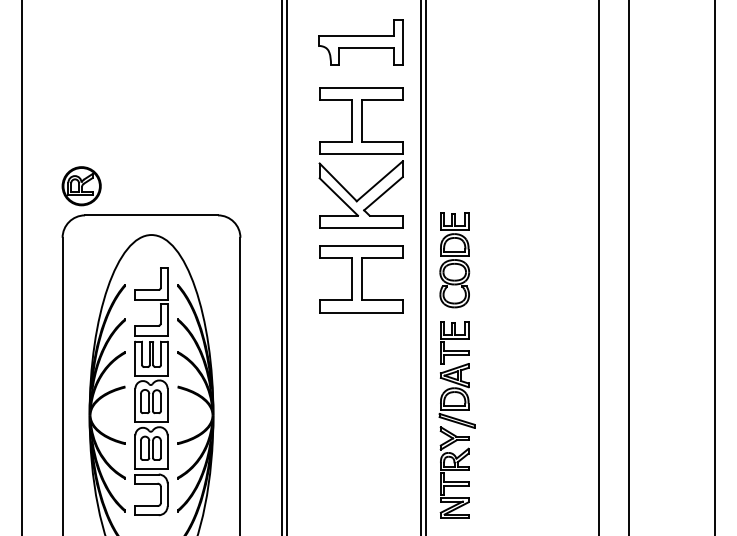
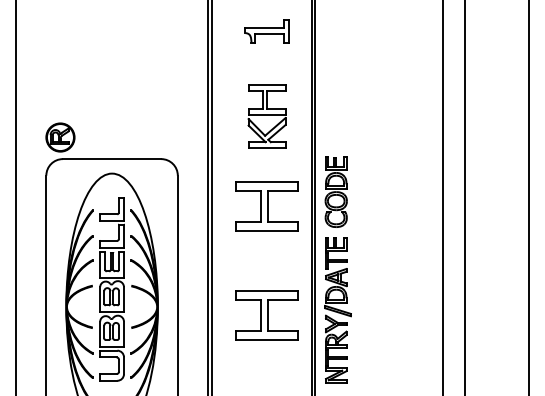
part: (360, 42) -> (266, 31), size x0.7
part: (360, 157) -> (266, 116), size x0.6
part: (360, 426) -> (266, 315), added

